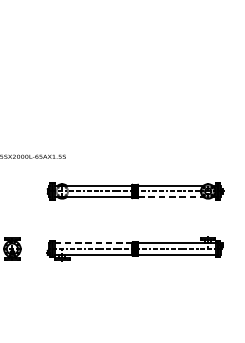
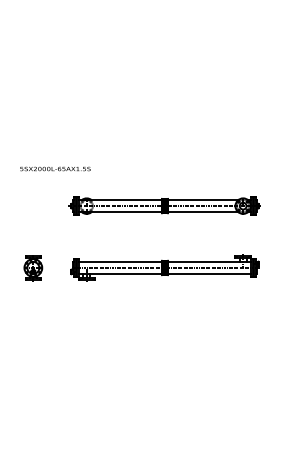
line: (171, 197) -> (203, 212), dashed -> solid
line: (93, 243) -> (120, 261), dashed -> solid

